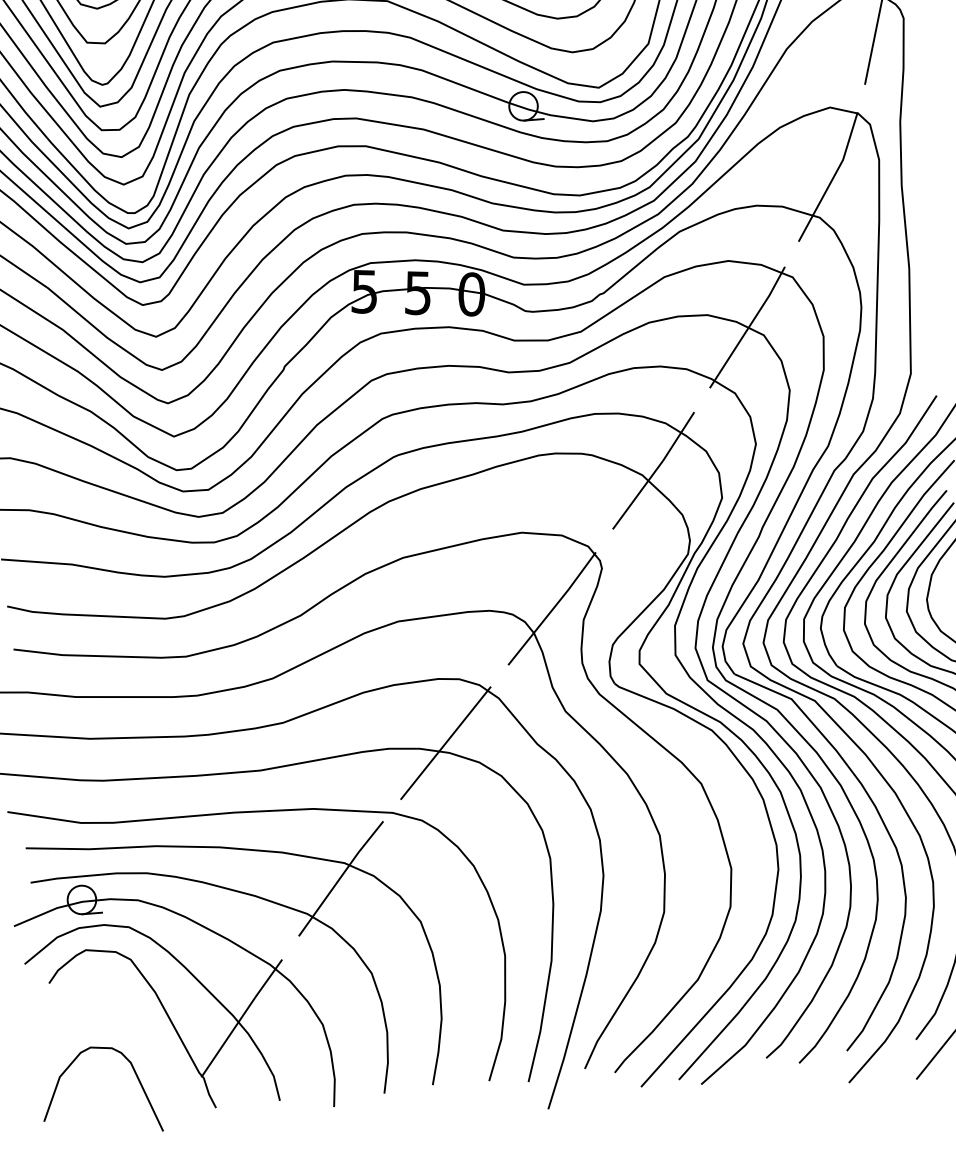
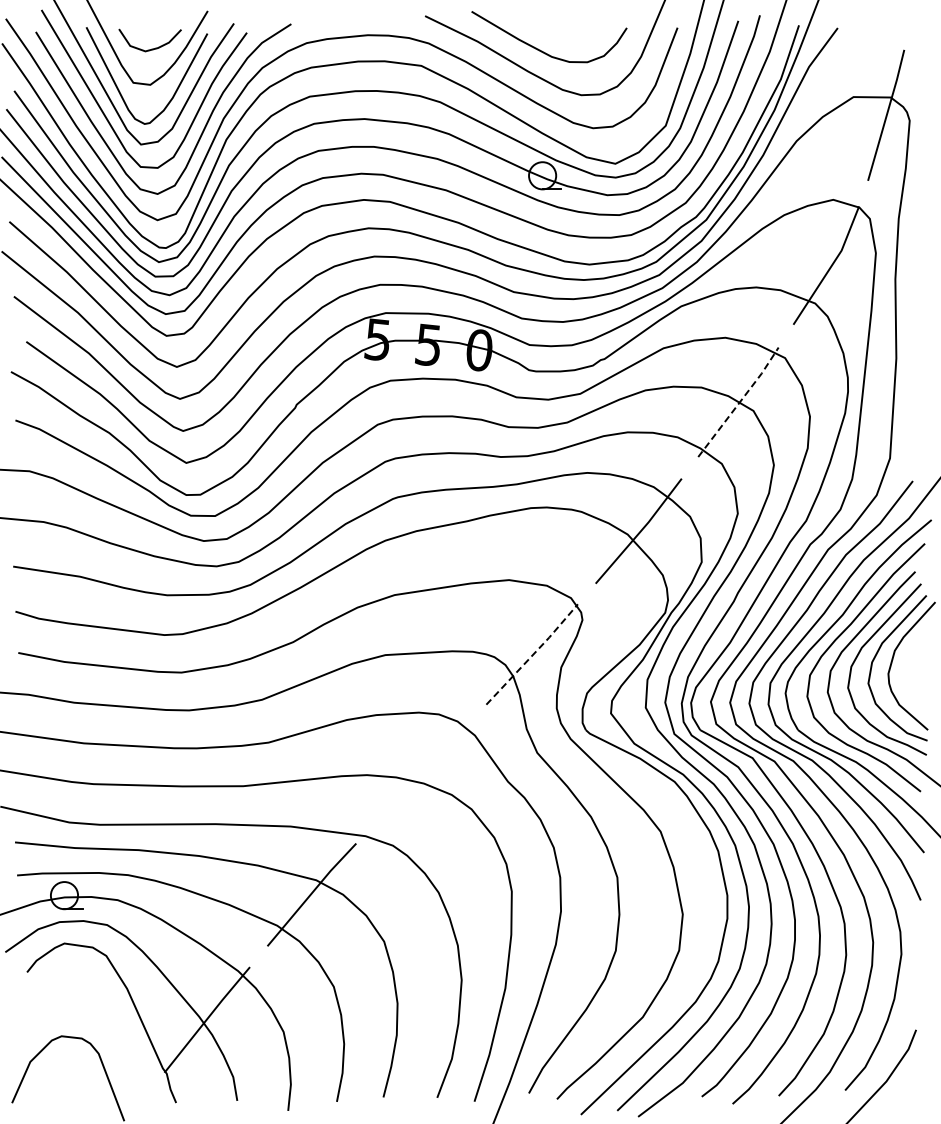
line: (749, 327) -> (740, 402), solid -> dashed
line: (553, 608) -> (533, 654), solid -> dashed
line: (444, 742) -> (420, 773), removed

